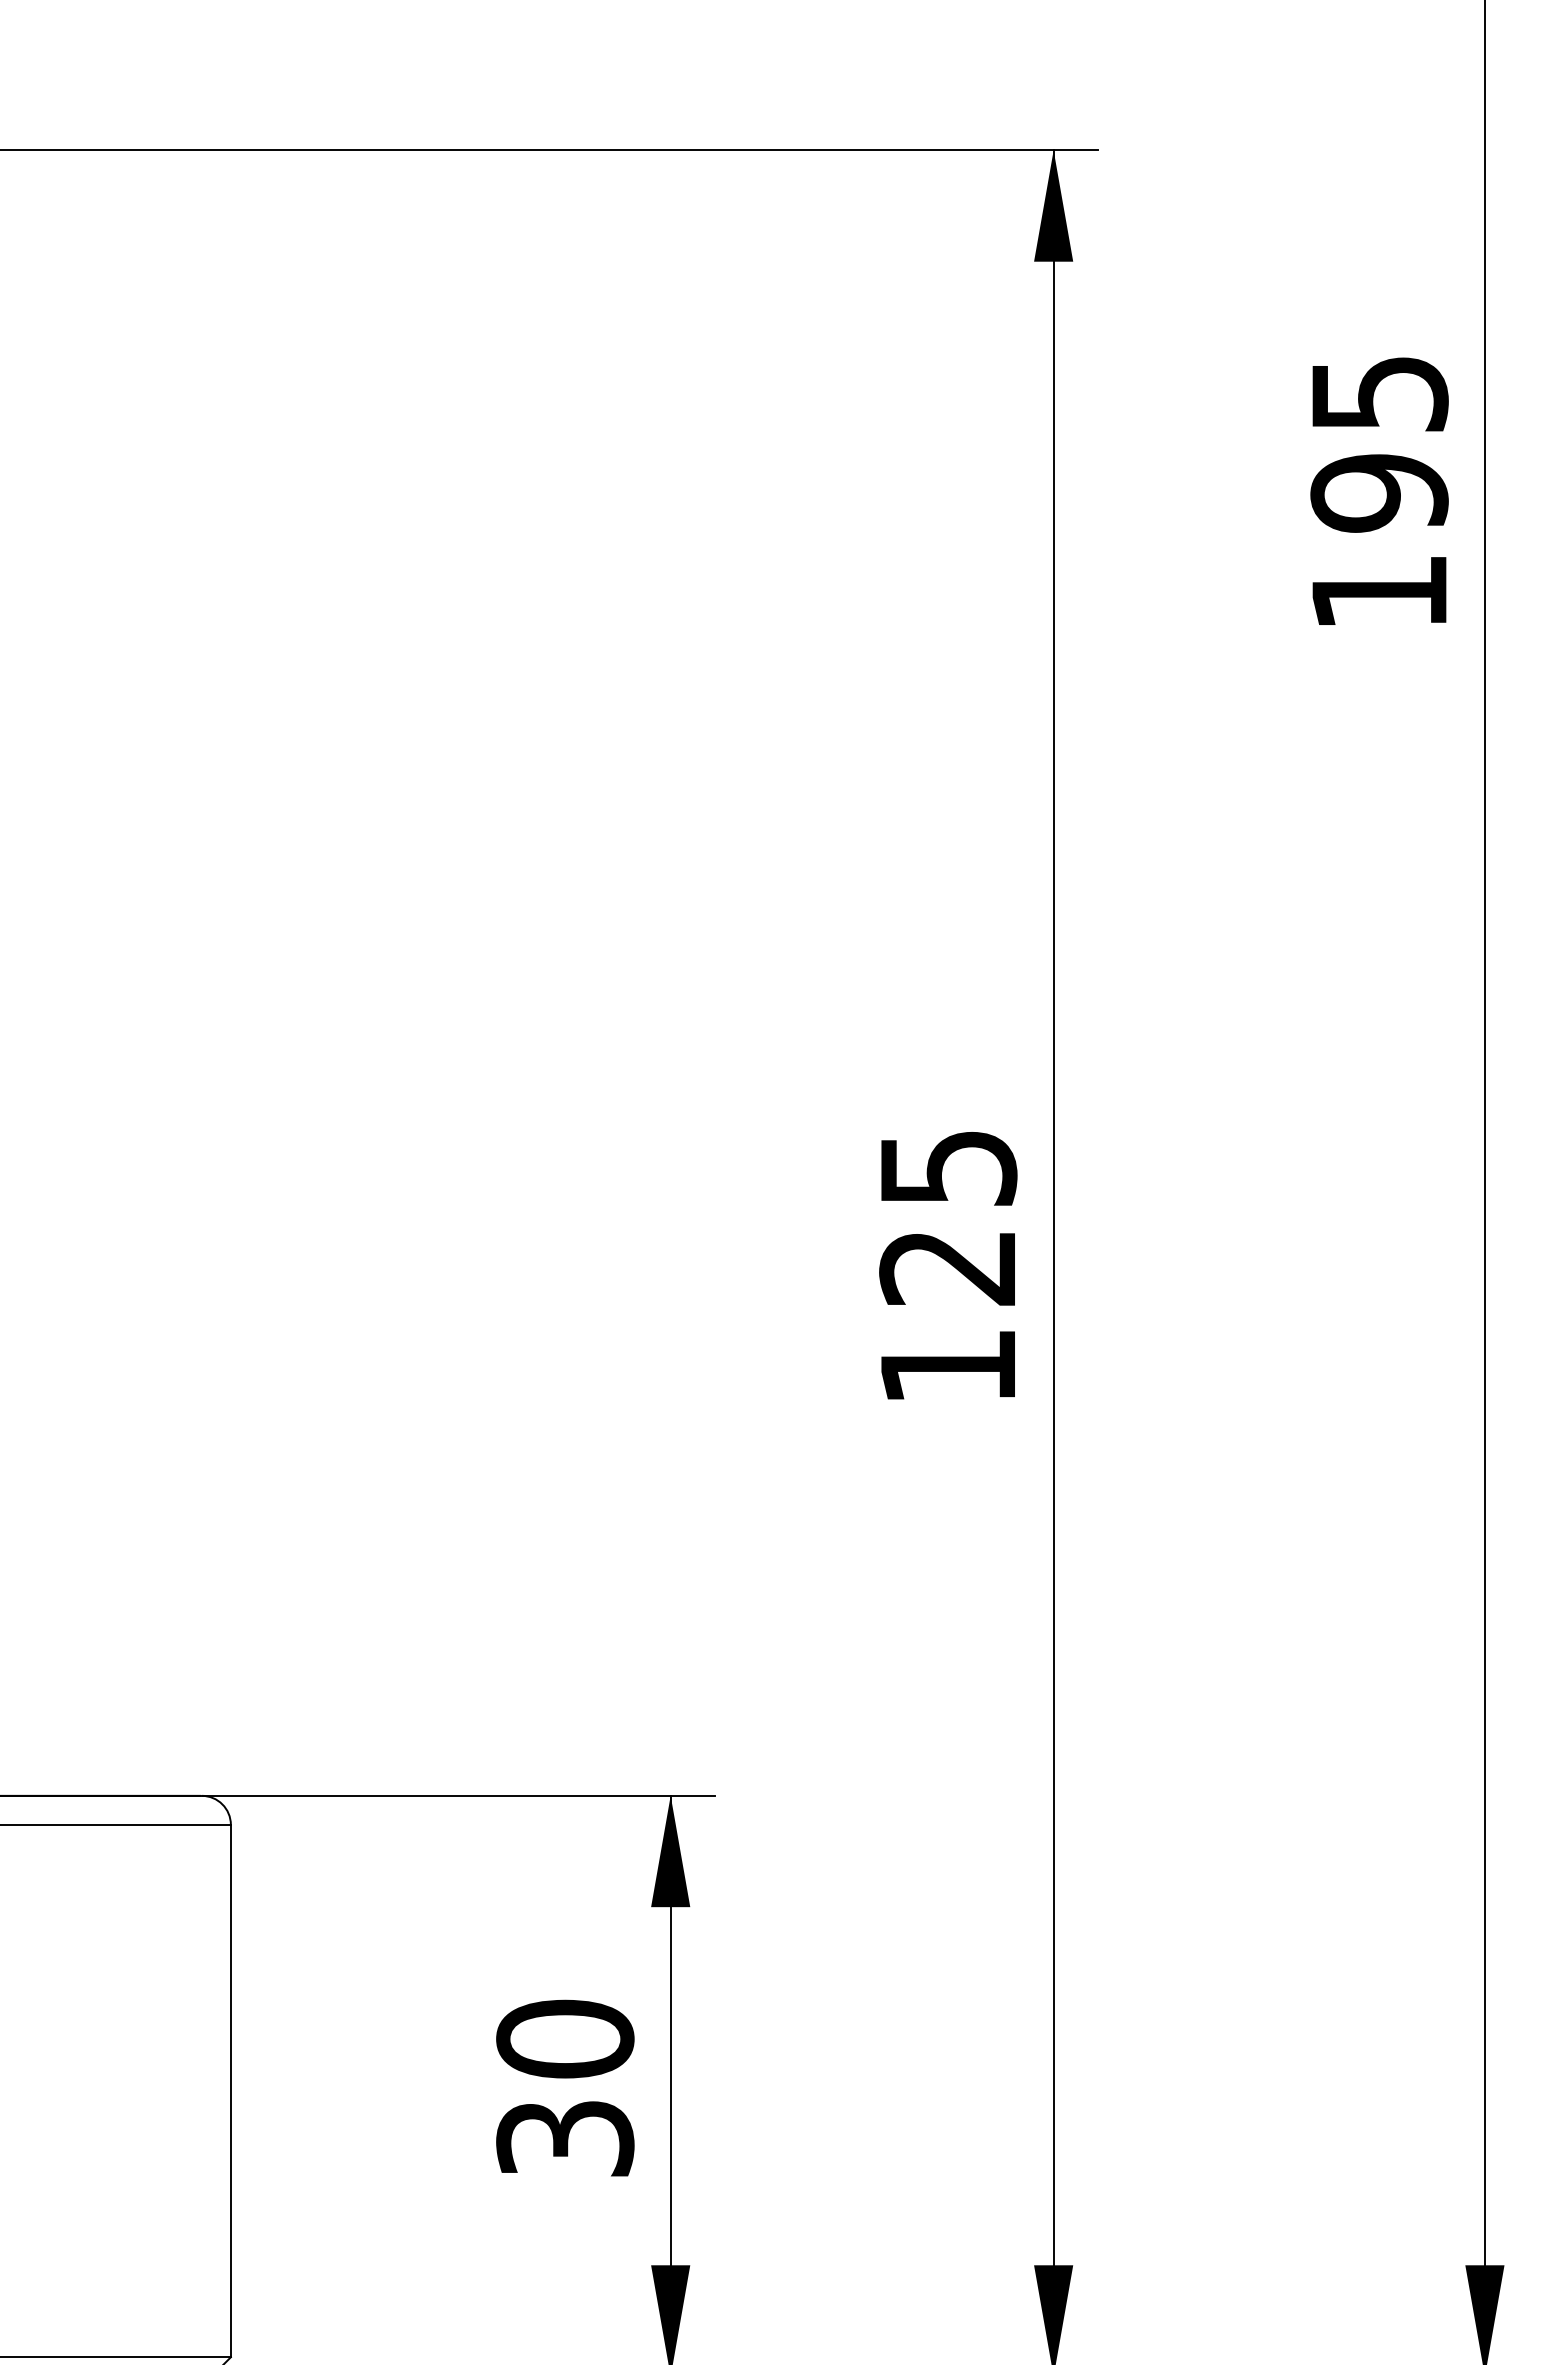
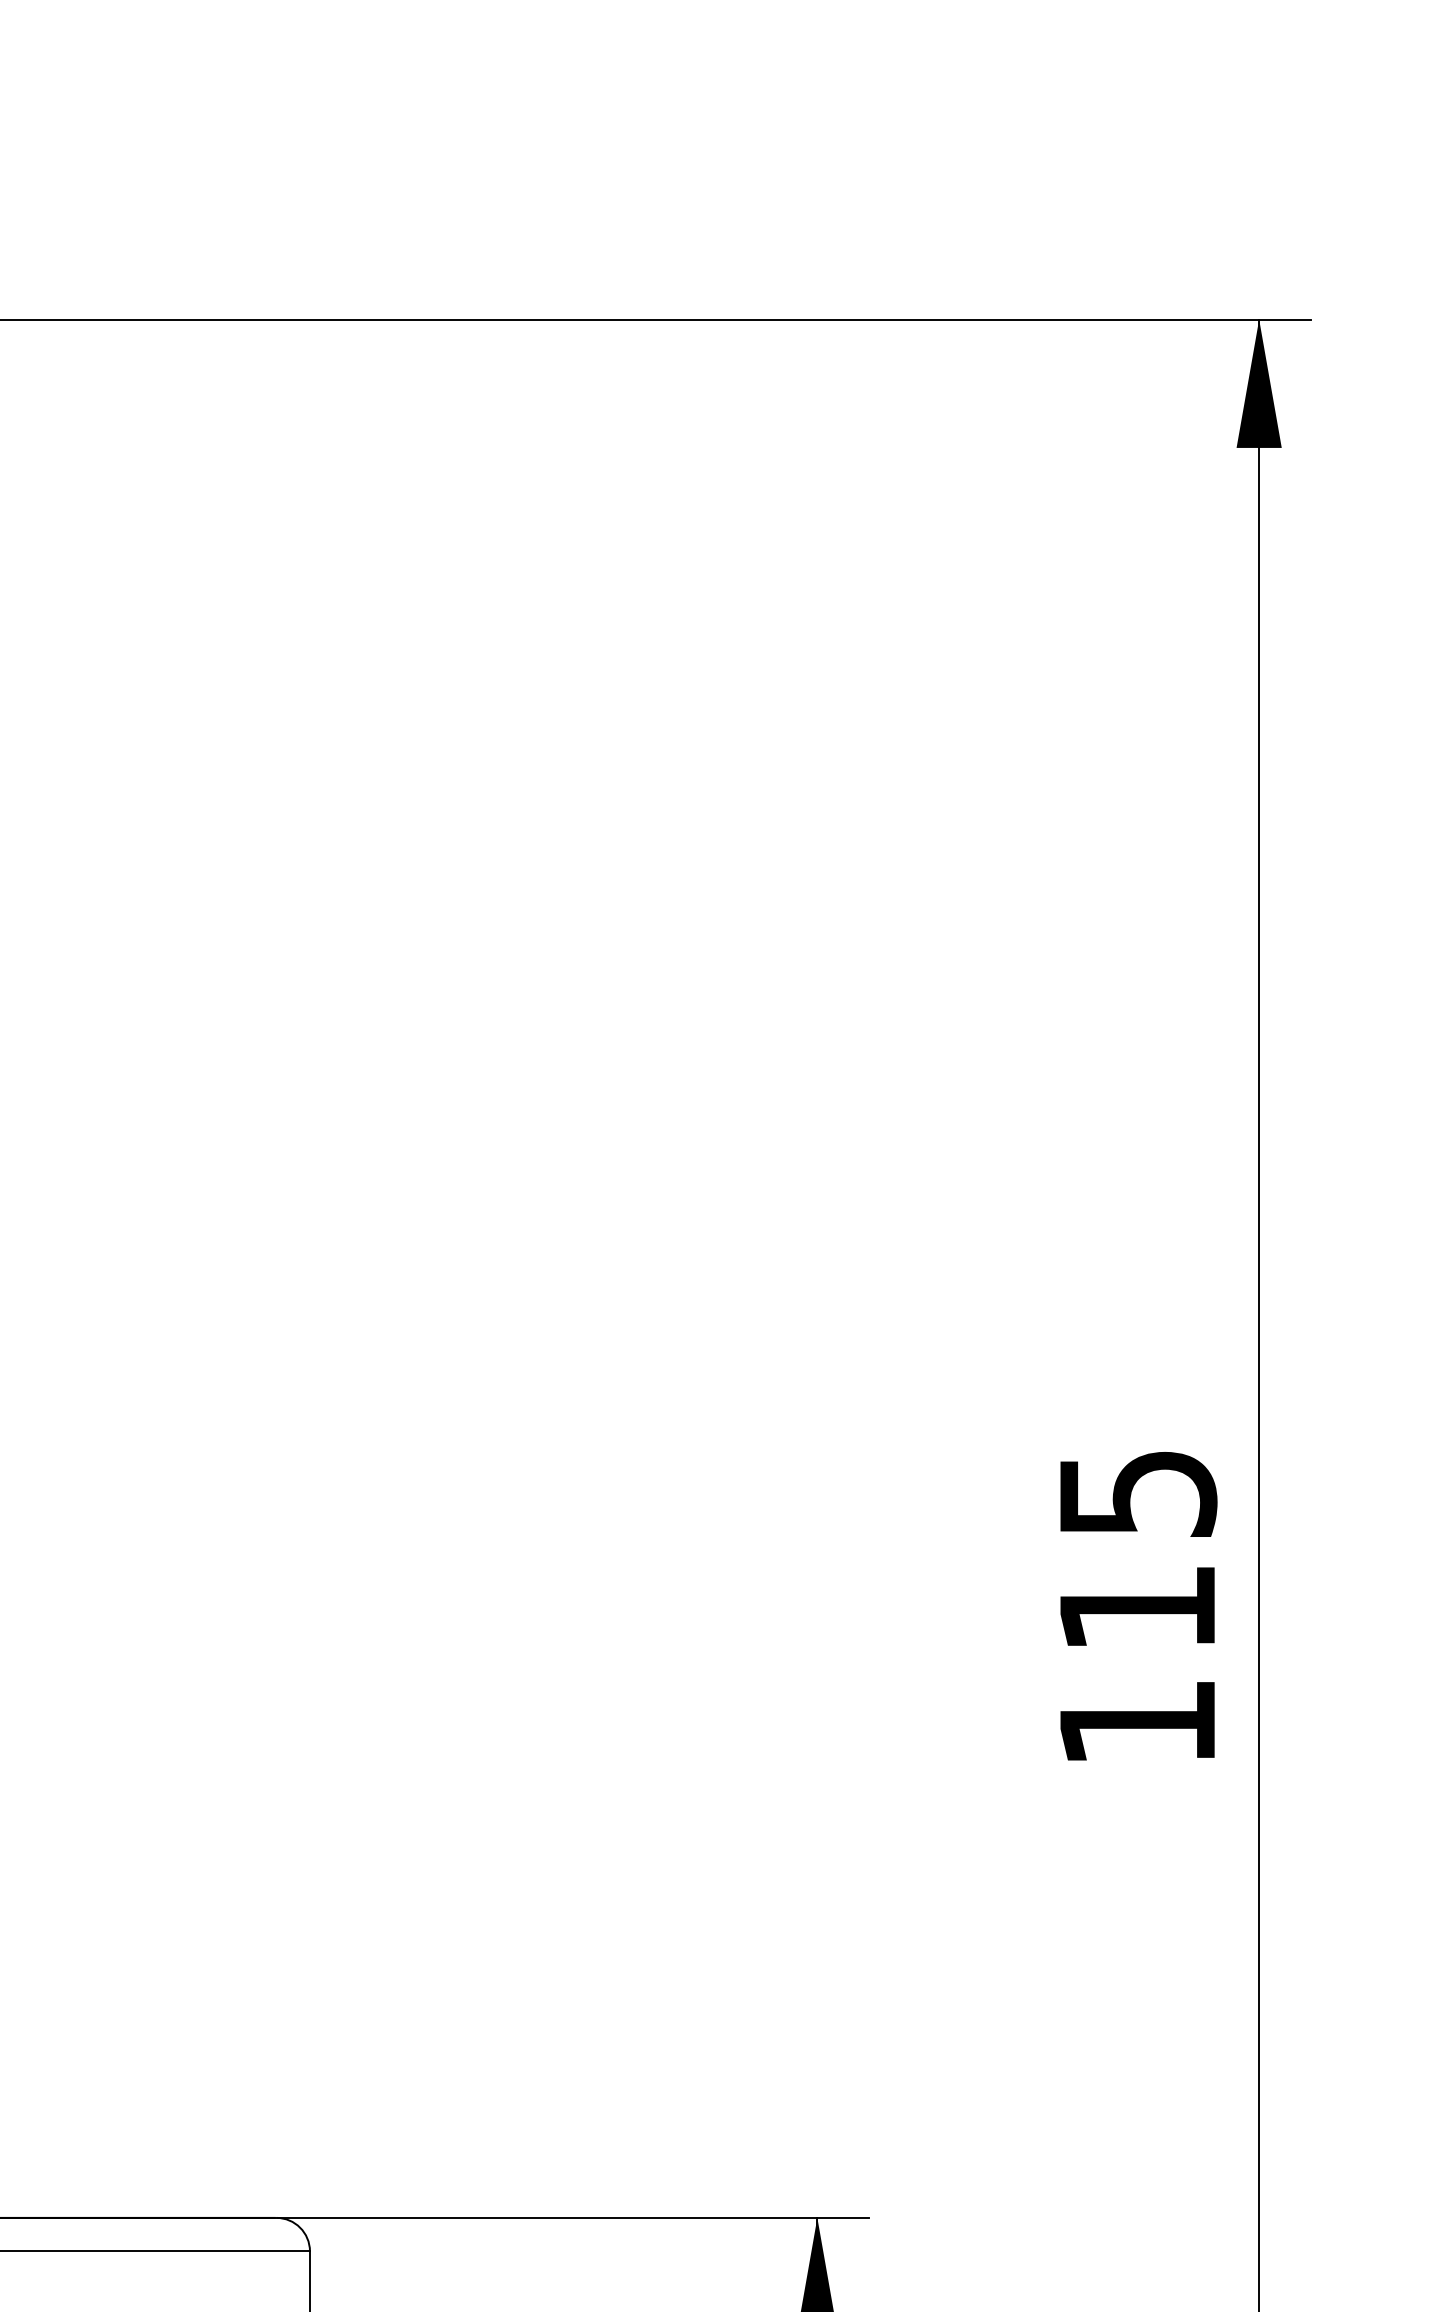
text: (946, 1268) -> (1135, 1609), 125 -> 115

